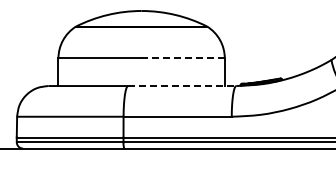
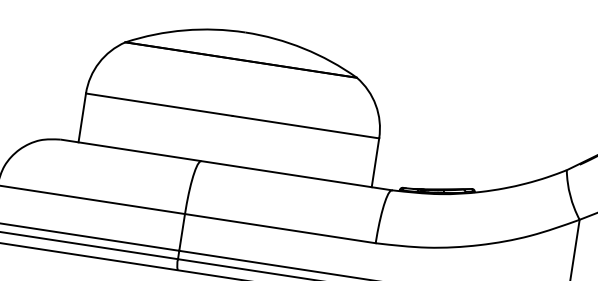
line: (183, 58) -> (306, 127), dashed -> solid
line: (182, 86) -> (297, 176), dashed -> solid

